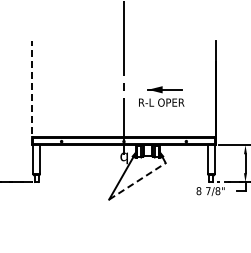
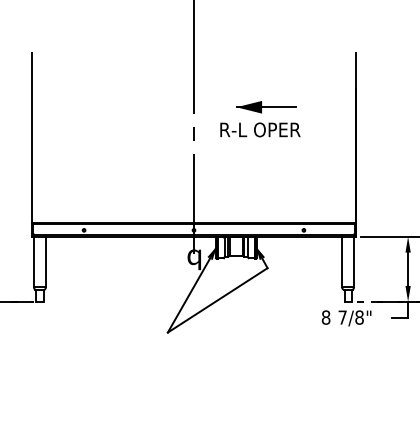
line: (32, 92) -> (32, 143), dashed -> solid
part: (161, 96) -> (260, 119), moved
line: (137, 181) -> (217, 300), dashed -> solid

